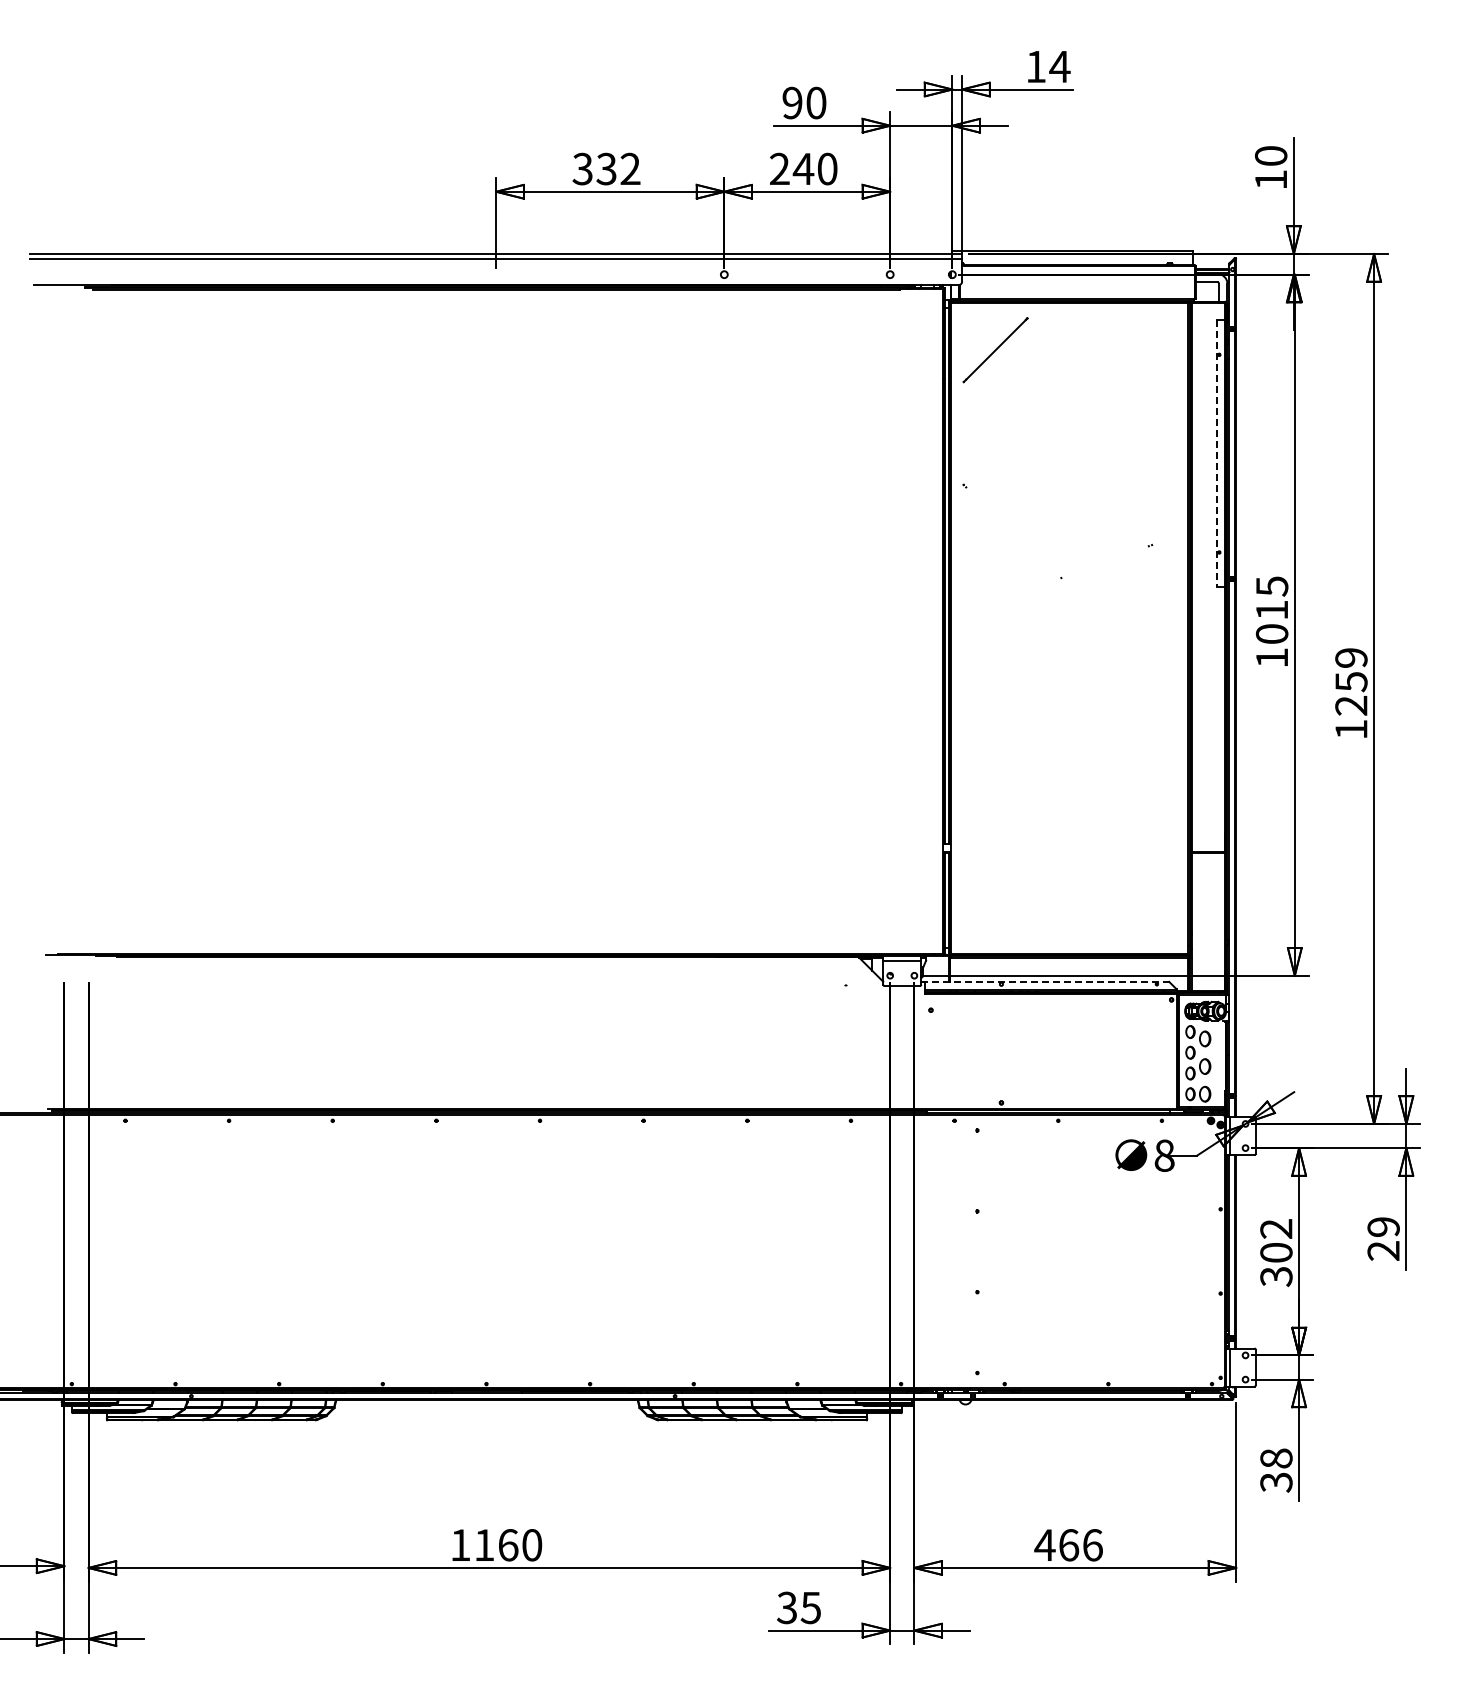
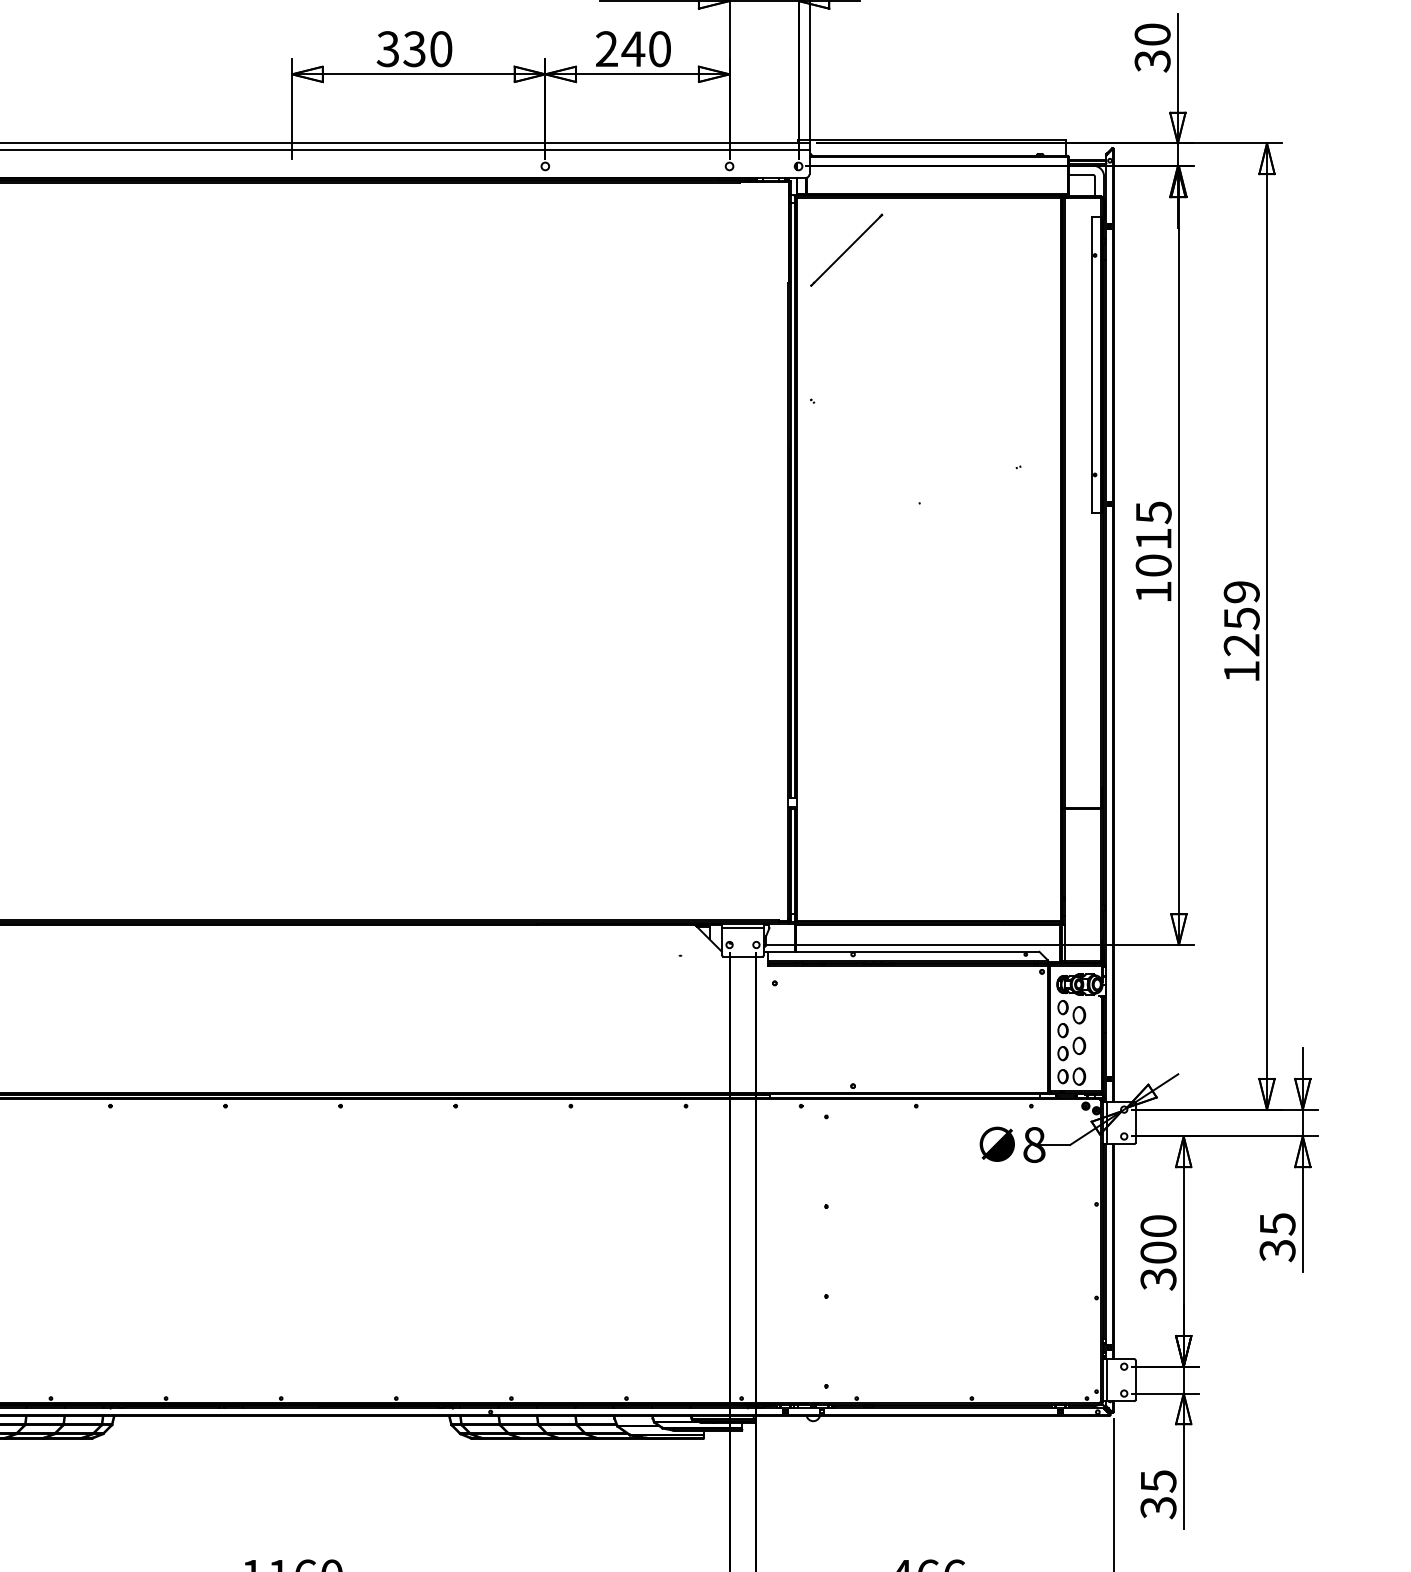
text: (630, 168) -> (441, 48), 332 -> 330
text: (1270, 180) -> (1151, 61), 10 -> 30
line: (1216, 454) -> (1091, 366), dashed -> solid
line: (1045, 981) -> (902, 951), dashed -> solid
text: (1276, 1228) -> (1158, 1225), 302 -> 300
text: (1383, 1239) -> (1277, 1237), 29 -> 35
text: (1276, 1458) -> (1158, 1481), 38 -> 35

